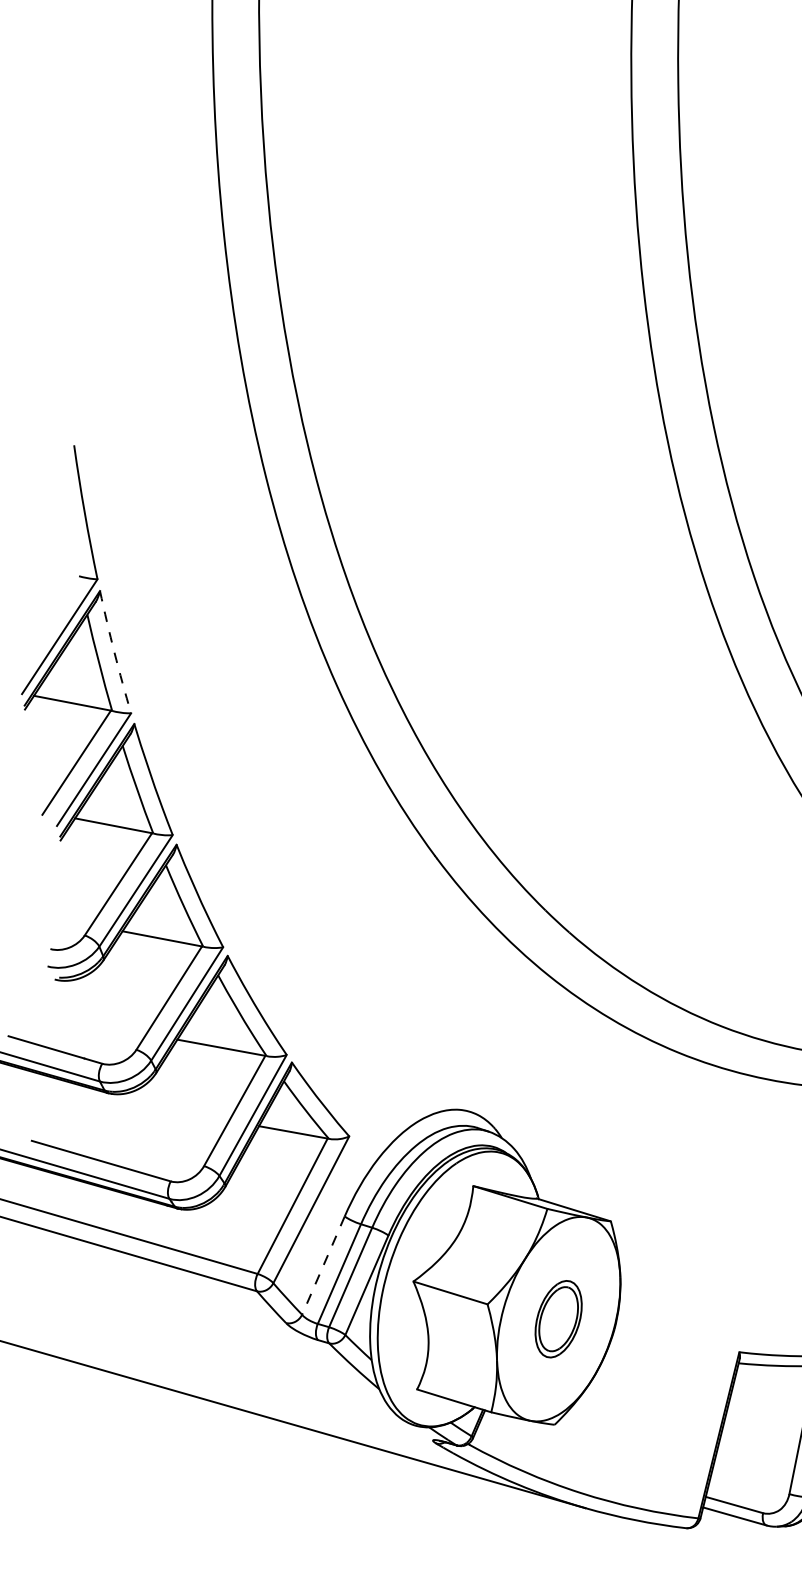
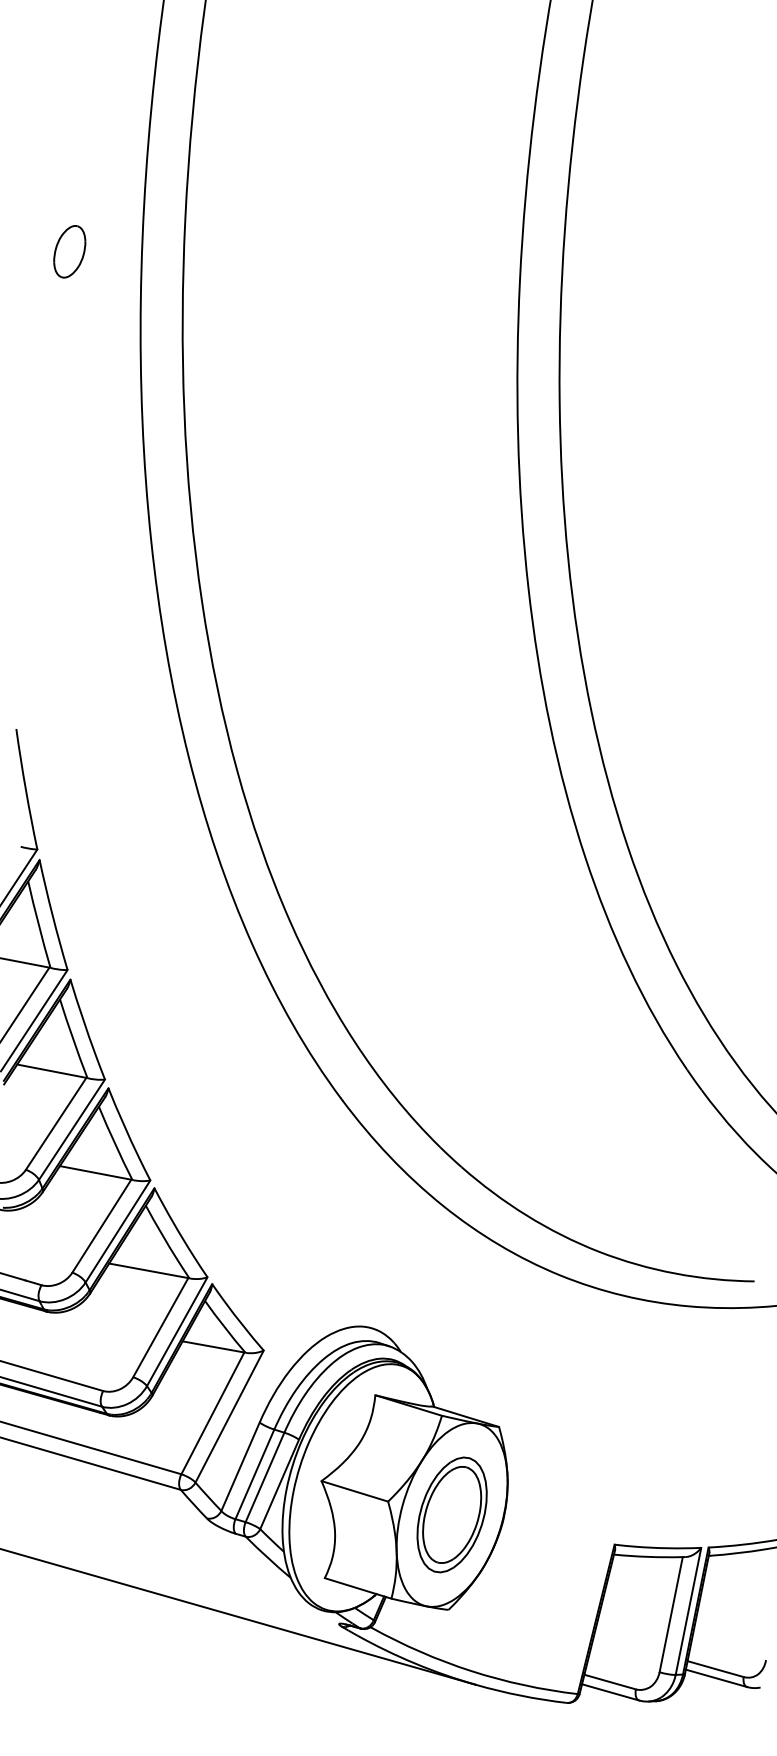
arc: (114, 652) -> (52, 915), dashed -> solid
line: (323, 1266) -> (240, 1467), dashed -> solid
part: (558, 1318) -> (451, 1514), size x1.67

